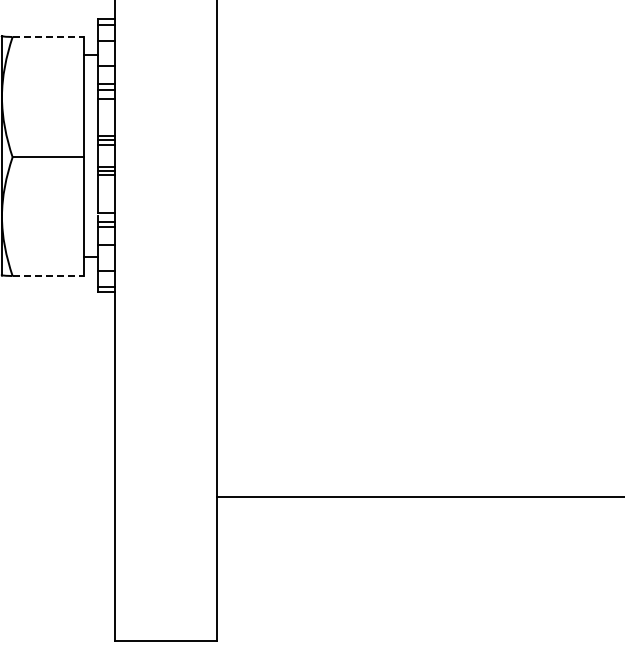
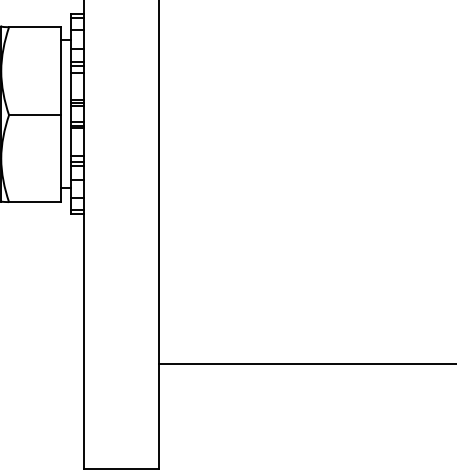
line: (48, 37) -> (35, 27), dashed -> solid
line: (48, 276) -> (35, 202), dashed -> solid

